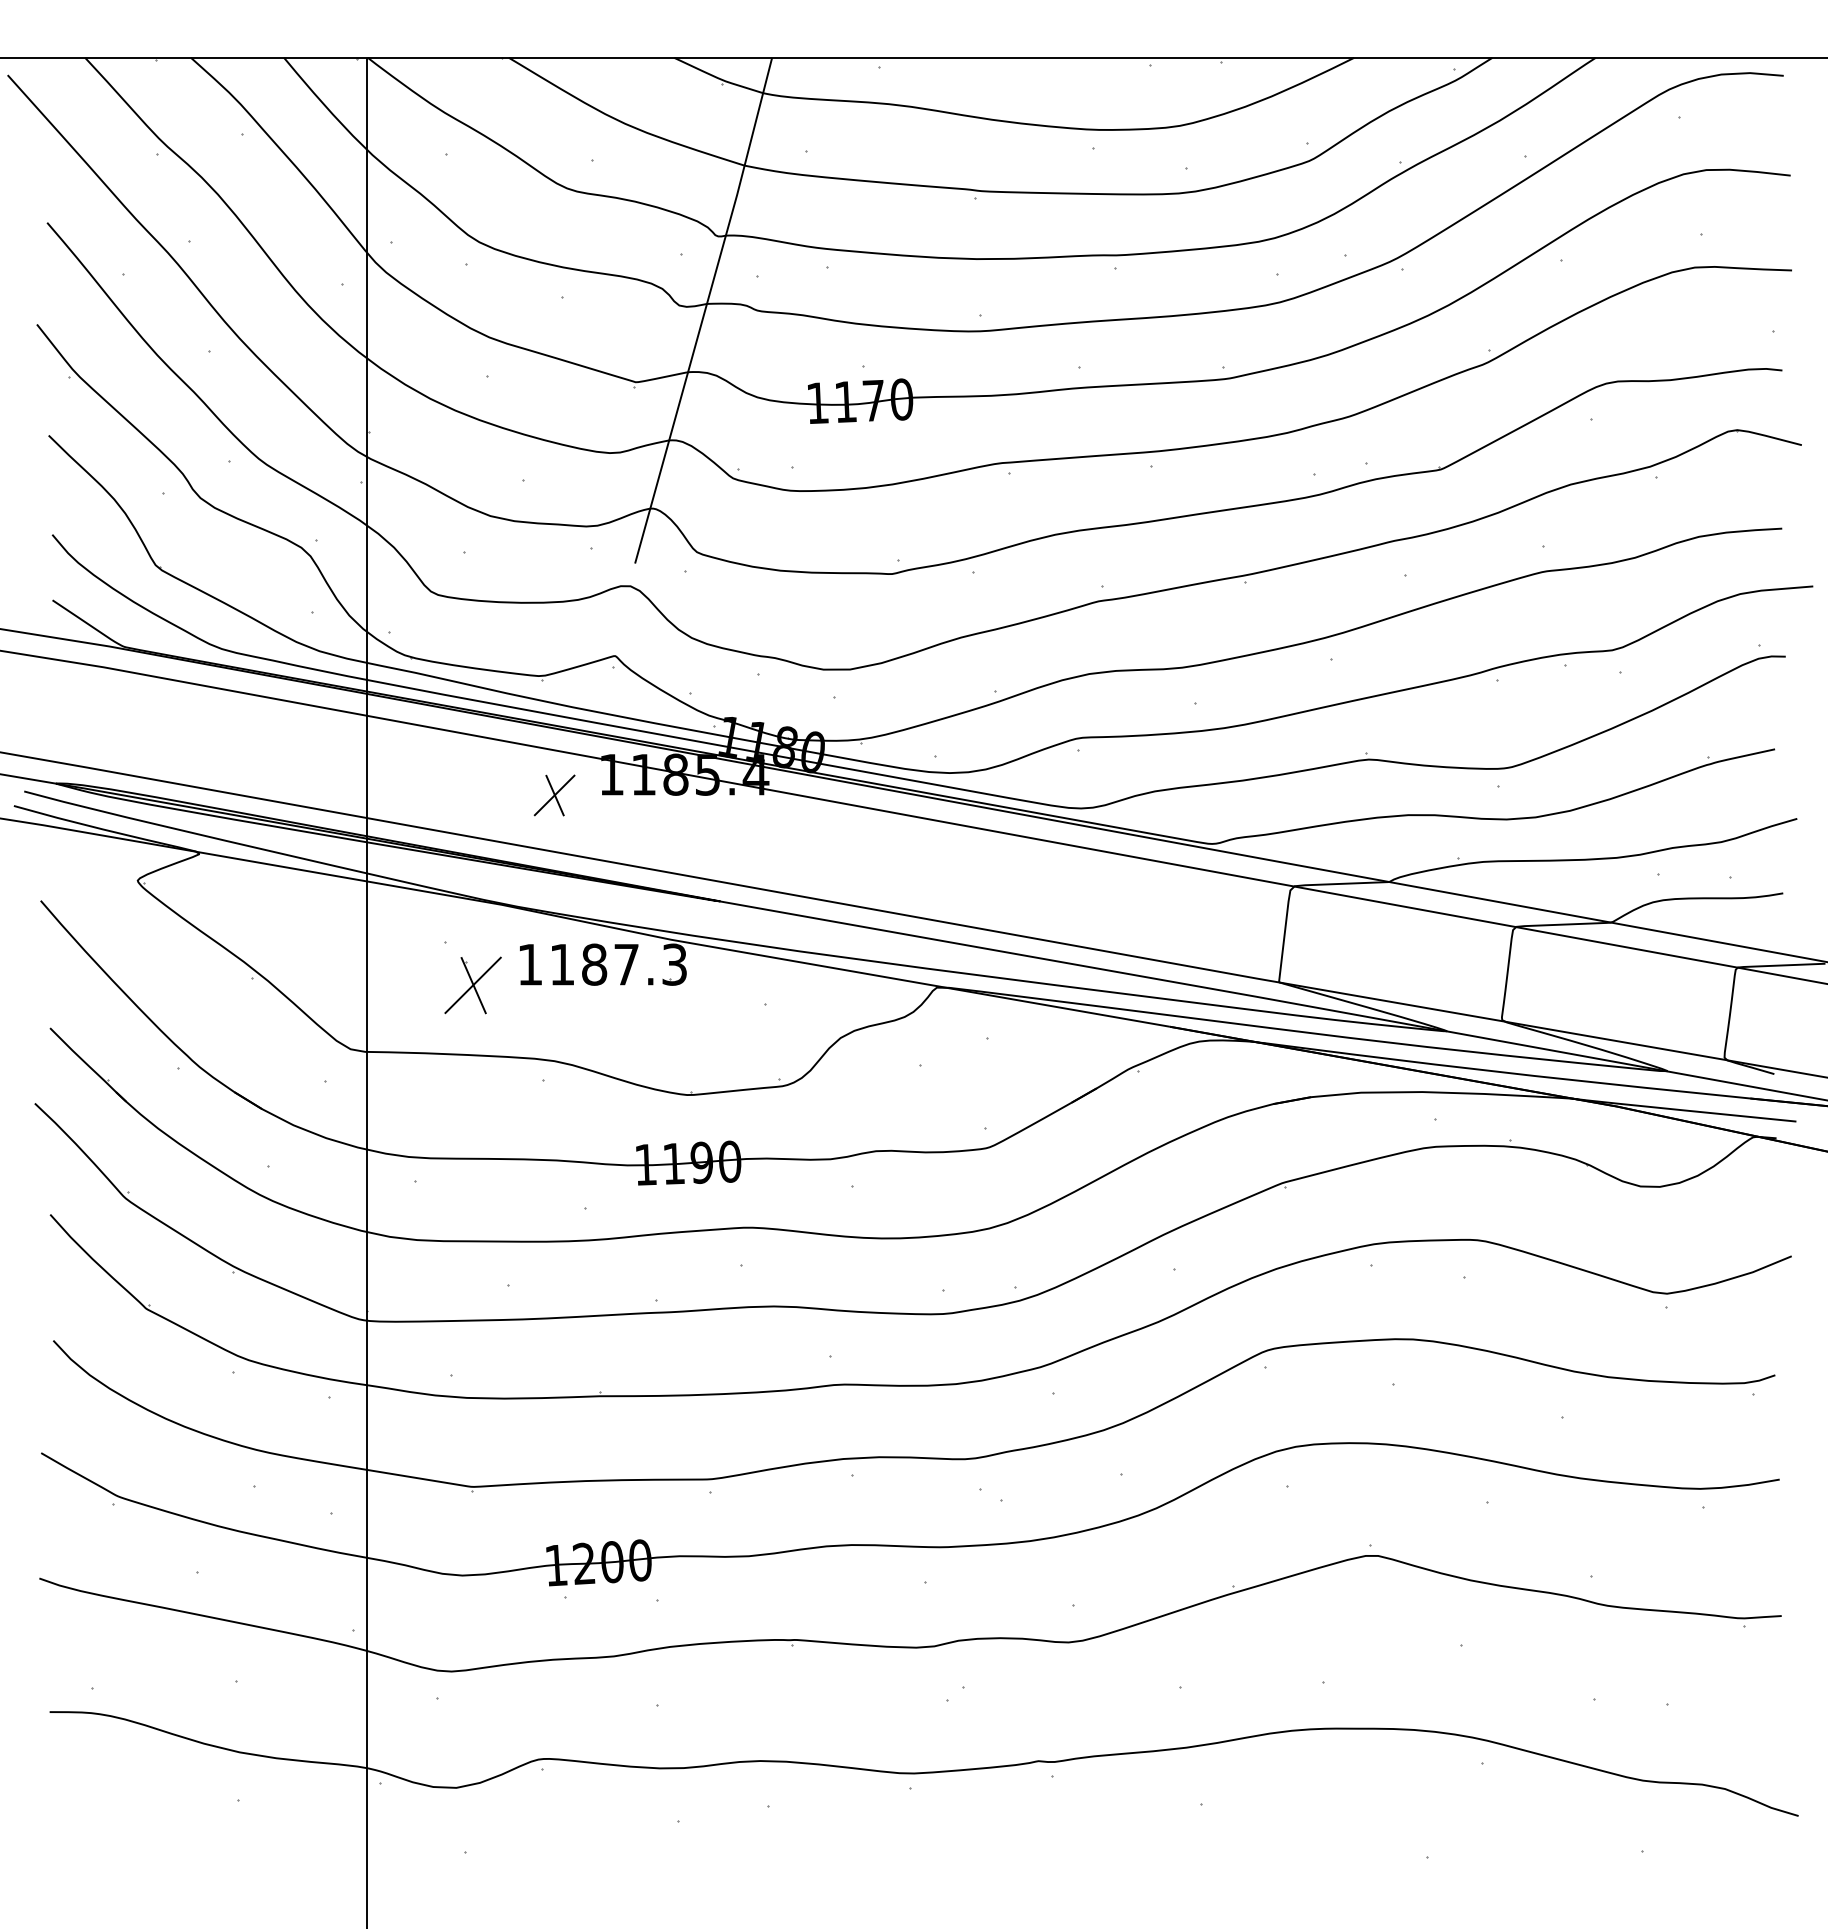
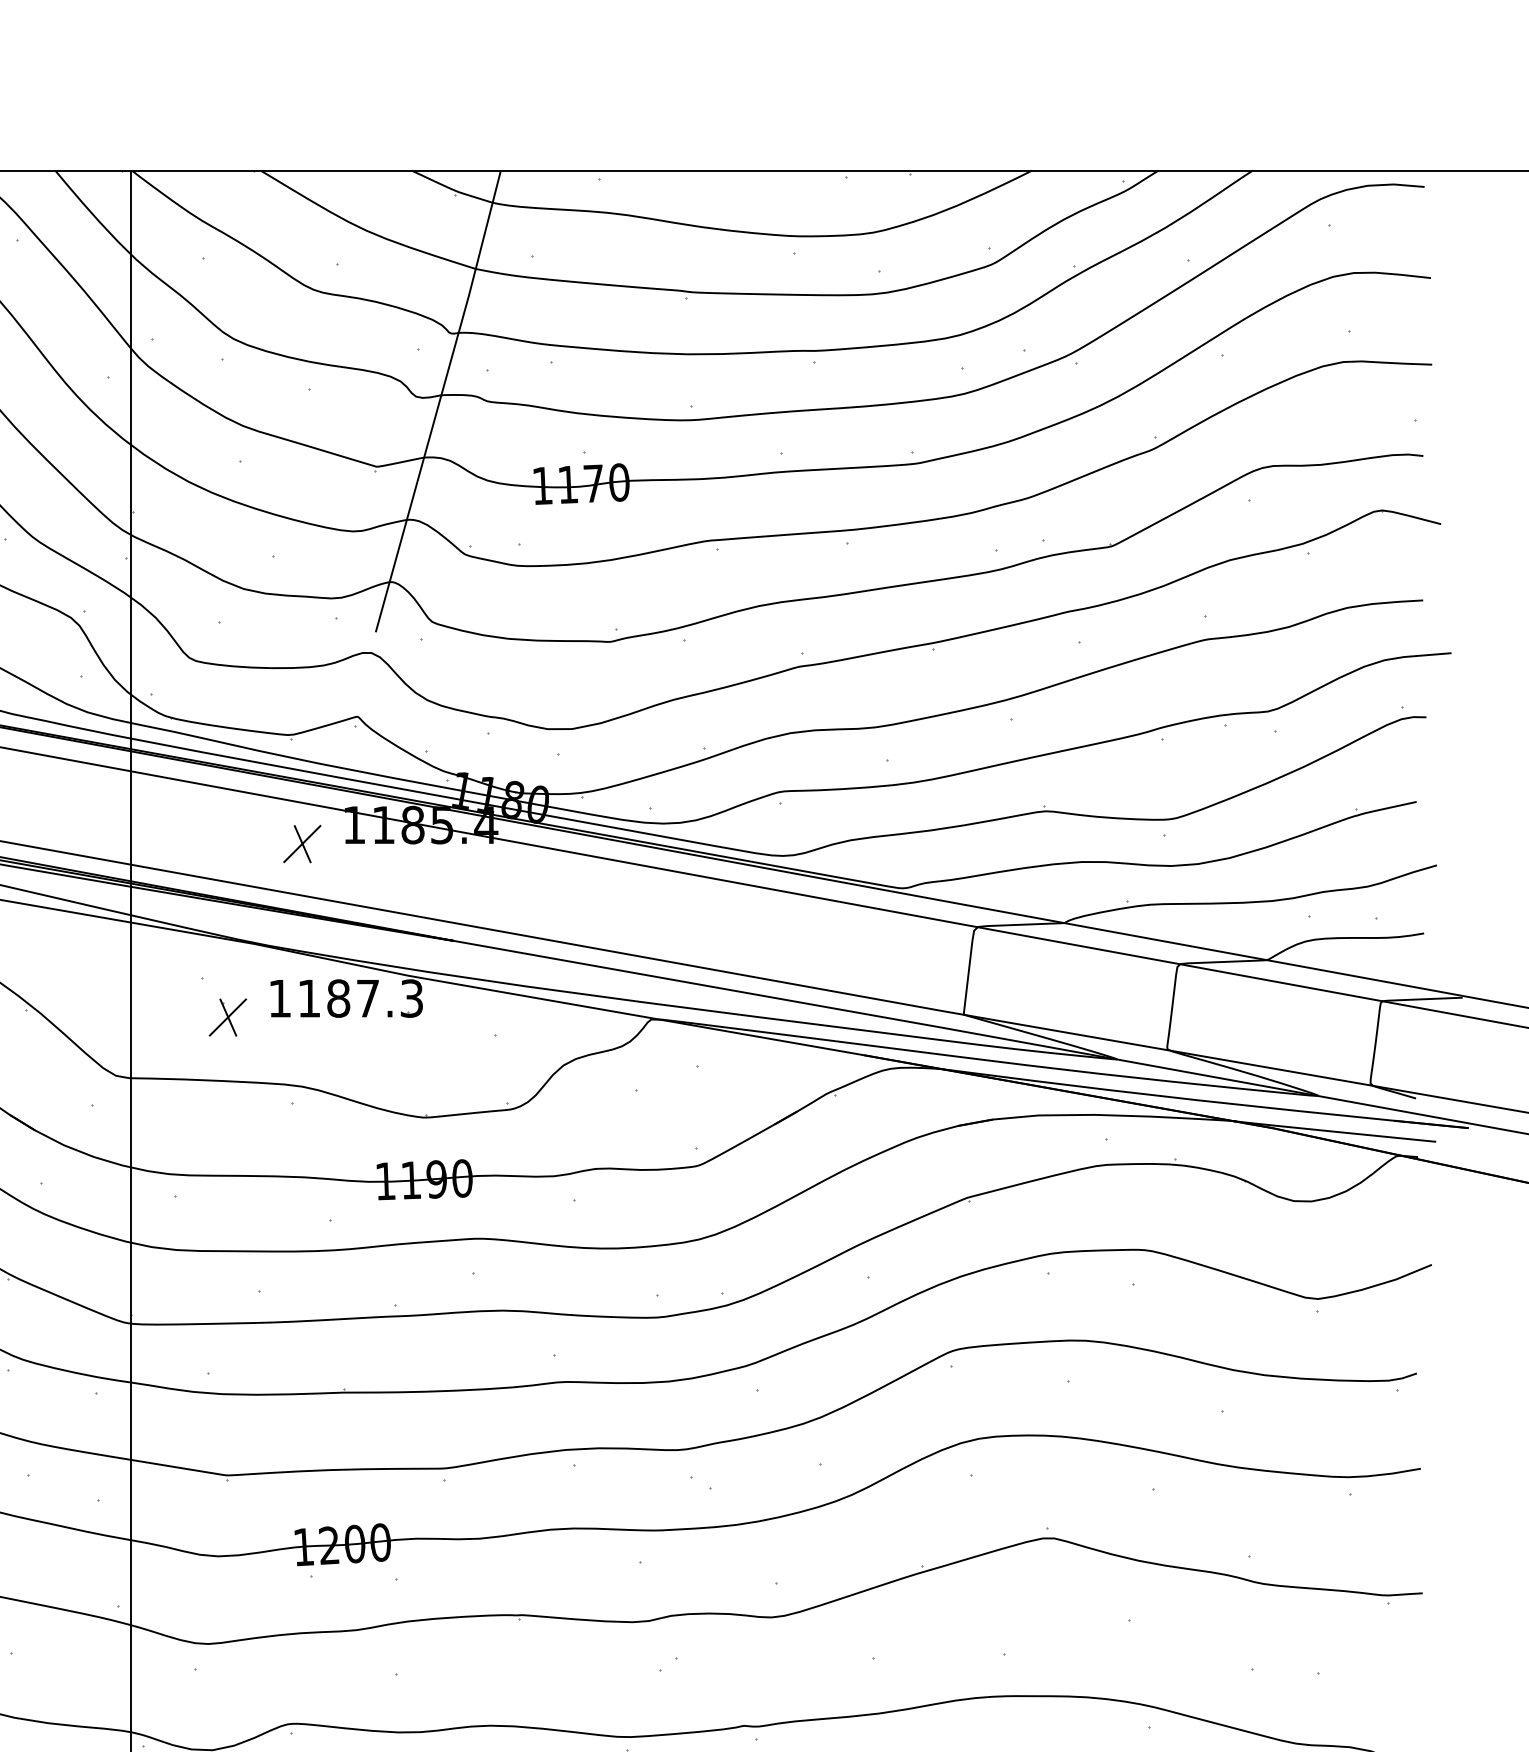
part: (473, 985) -> (228, 1017), size x0.71

